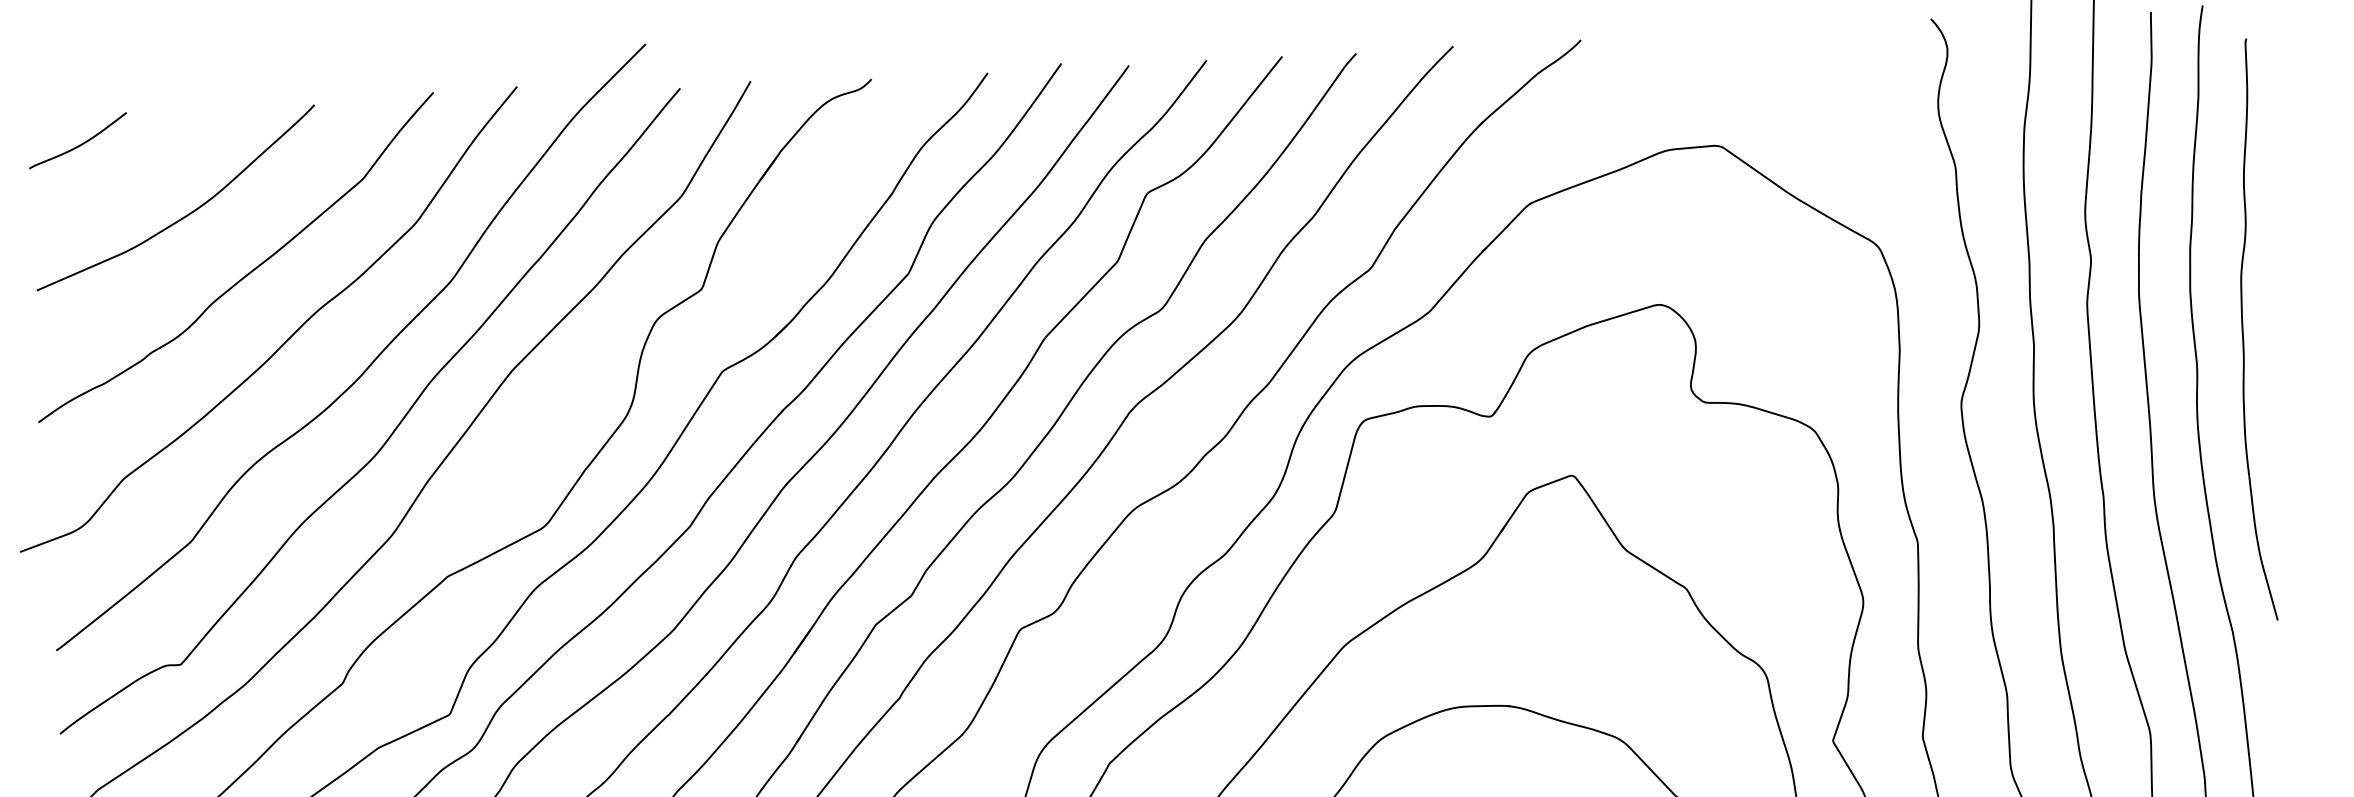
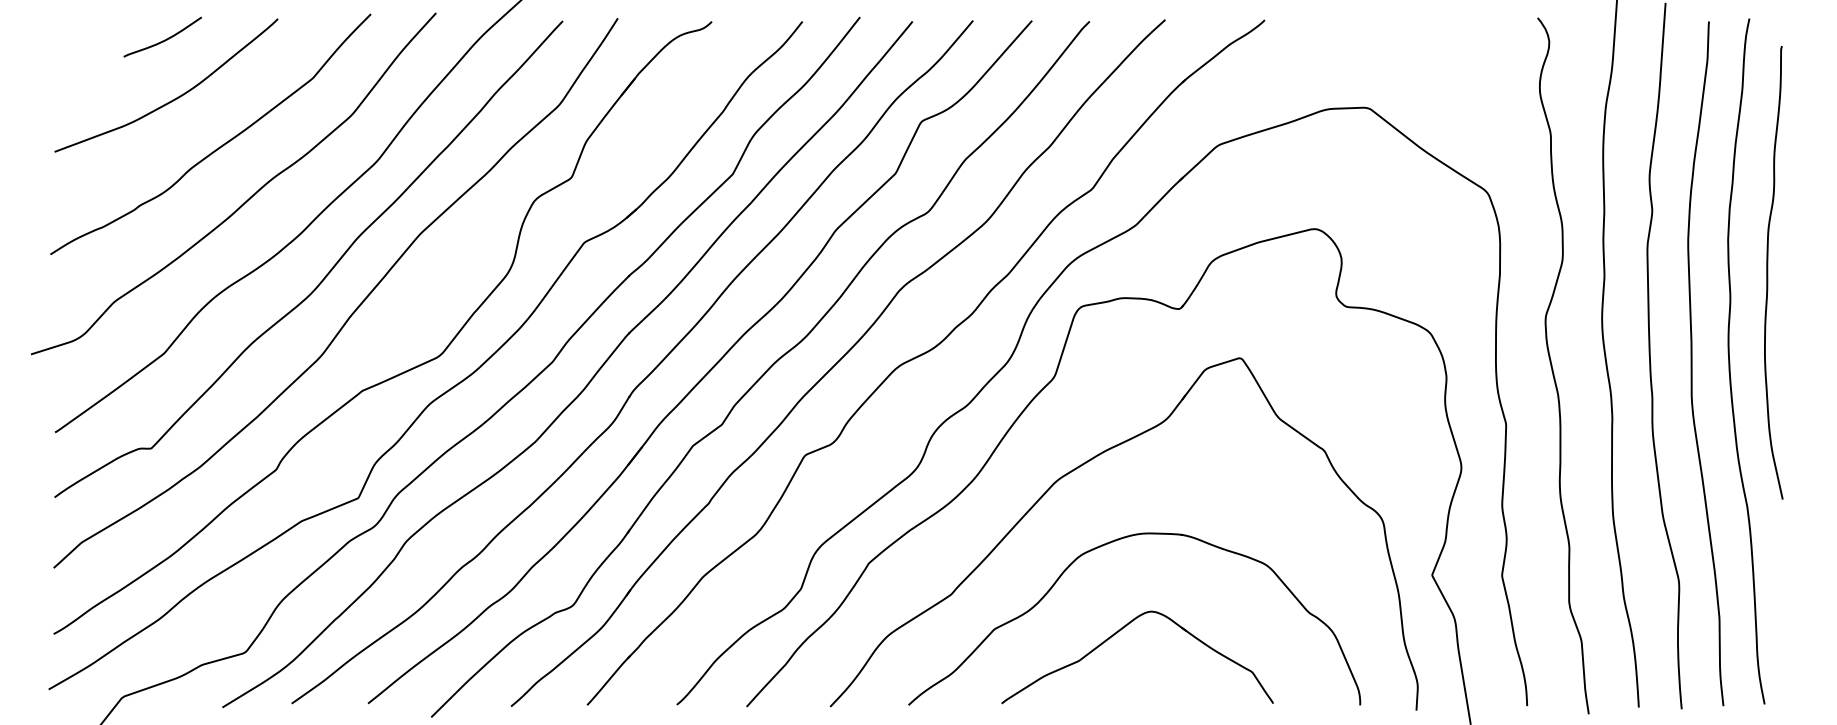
curve: (80, 143) -> (164, 39), moved

